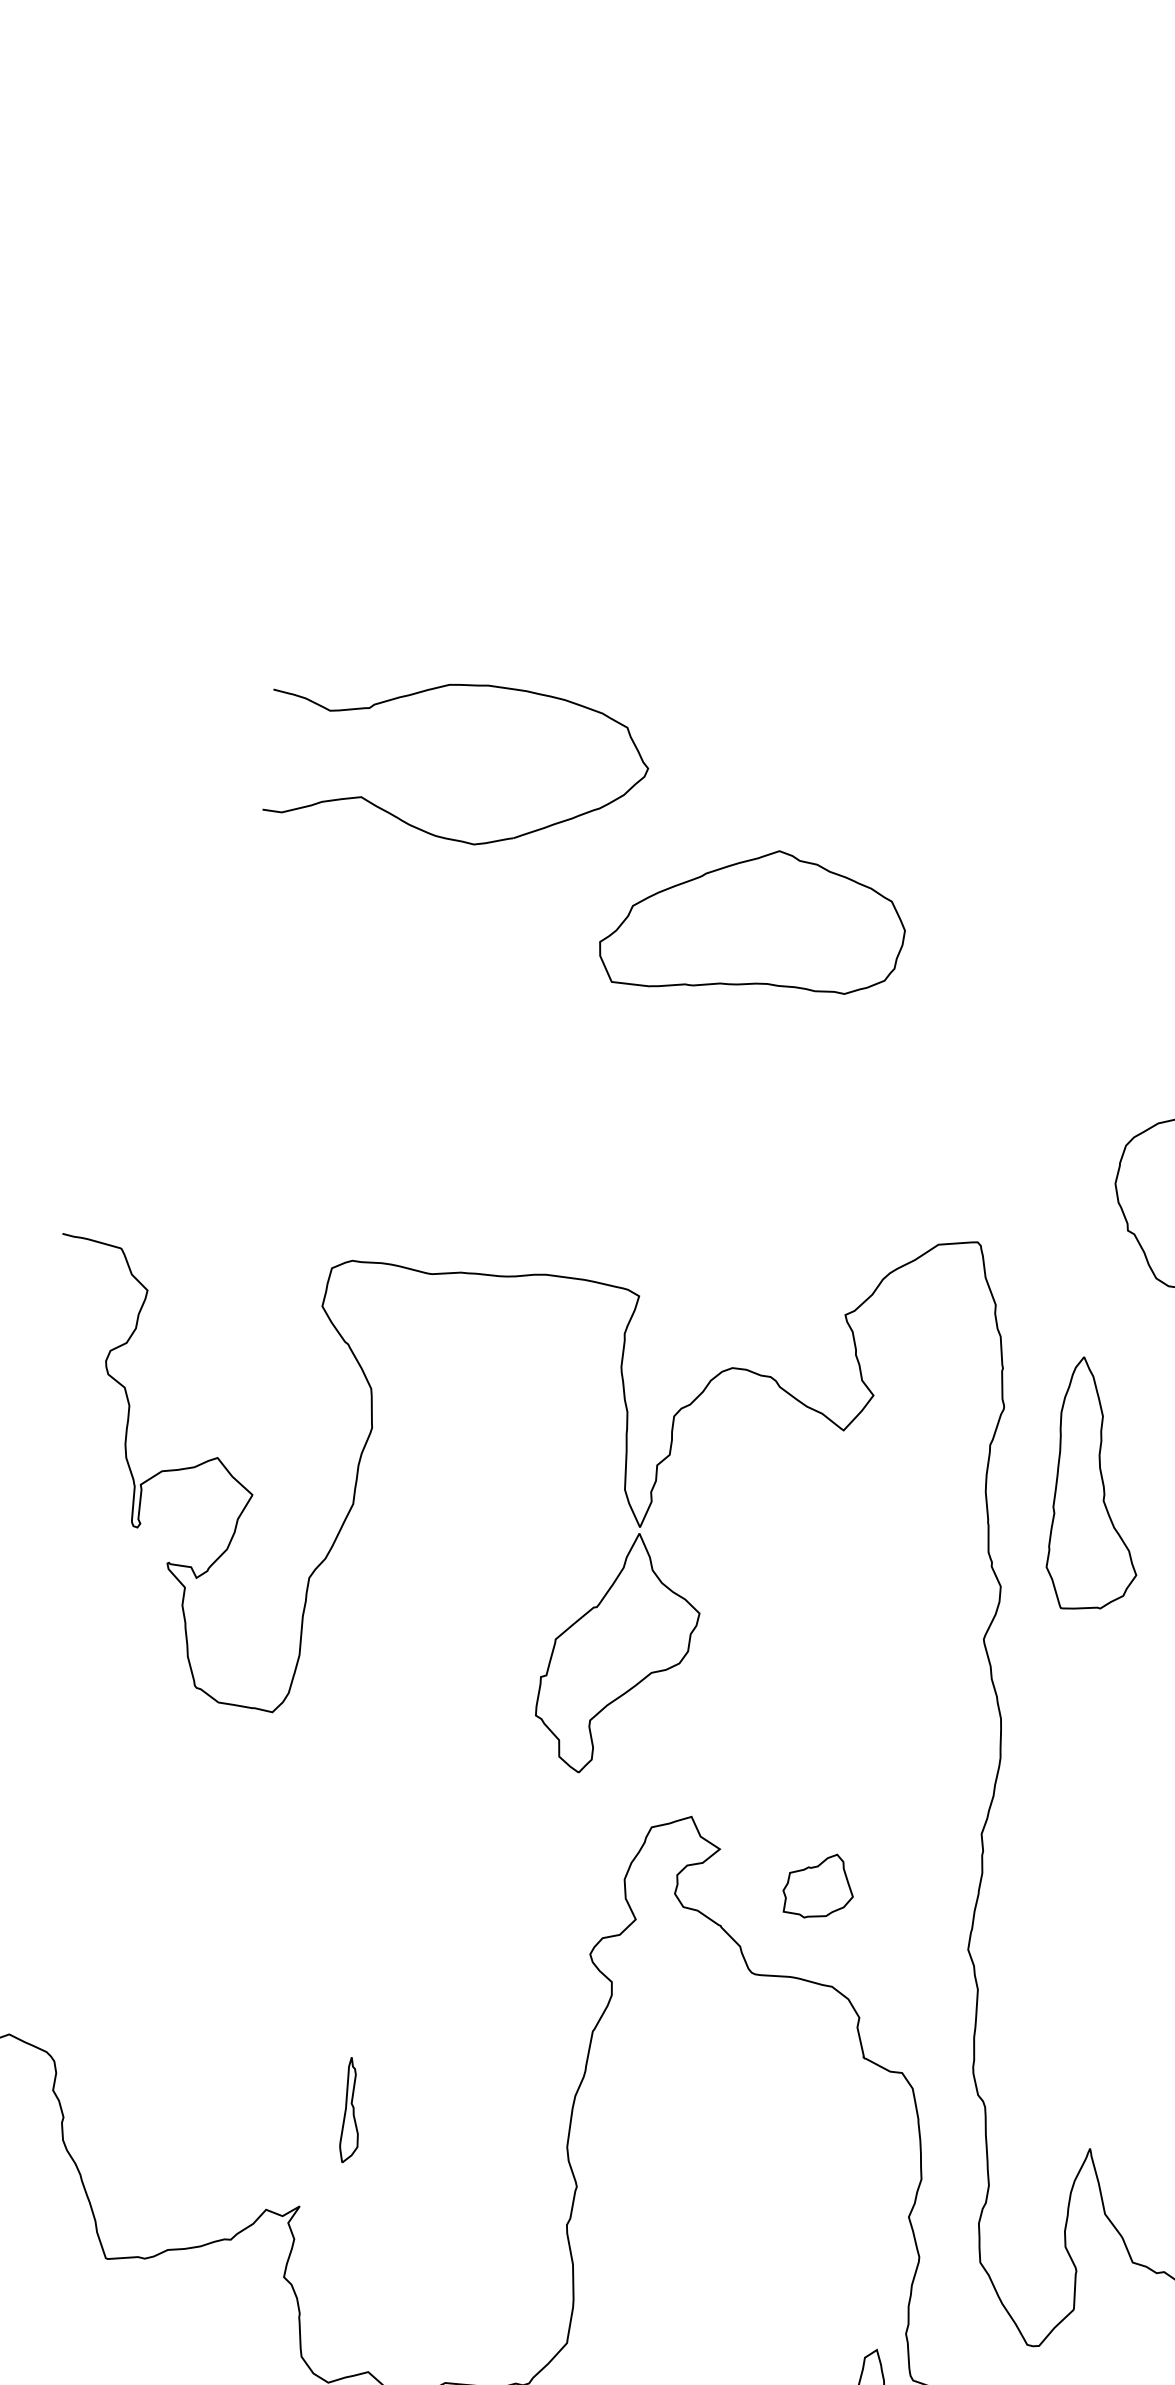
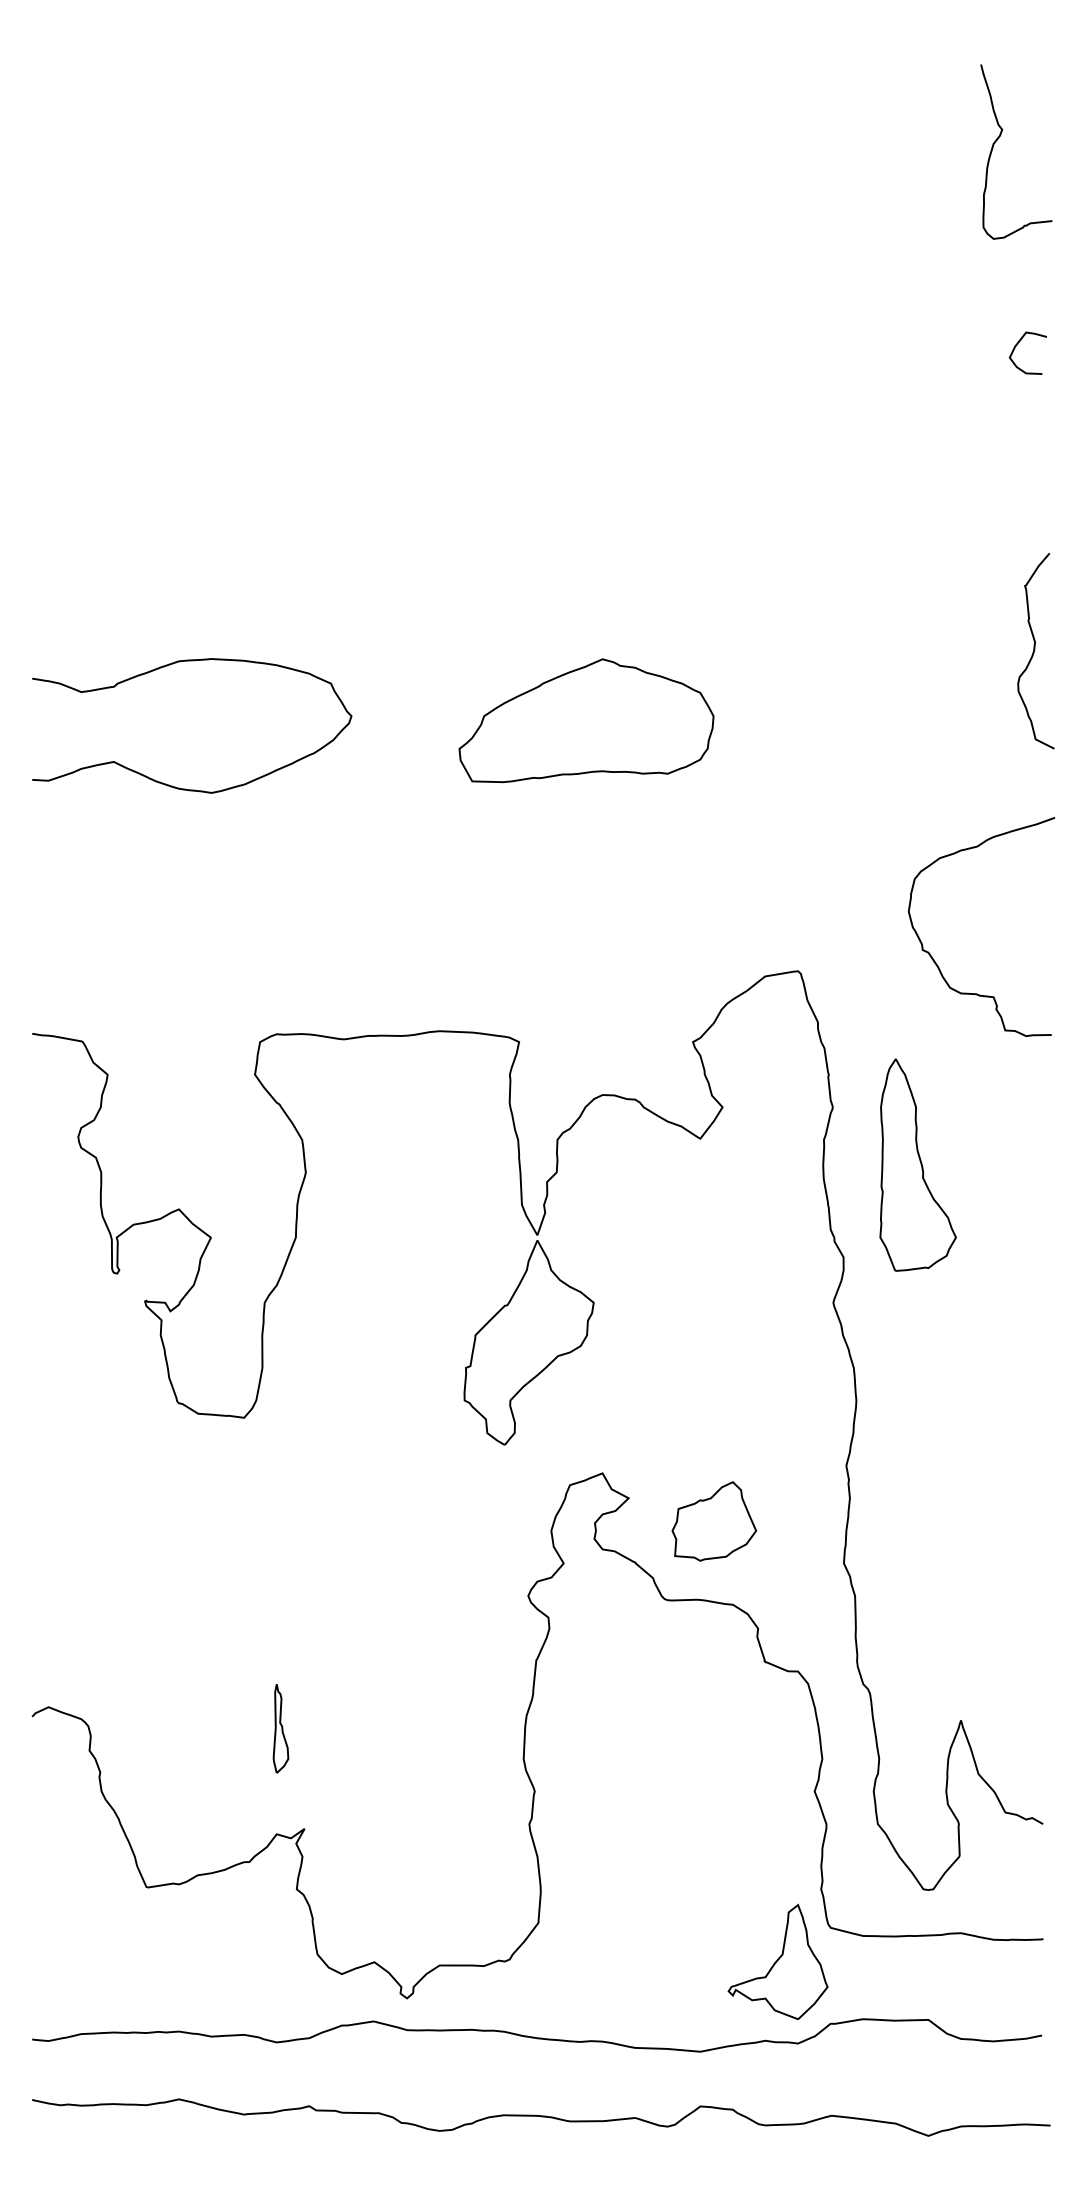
part: (428, 831) -> (172, 785), moved
part: (817, 1885) -> (713, 1521), size x1.43
part: (351, 2110) -> (280, 1728), moved

